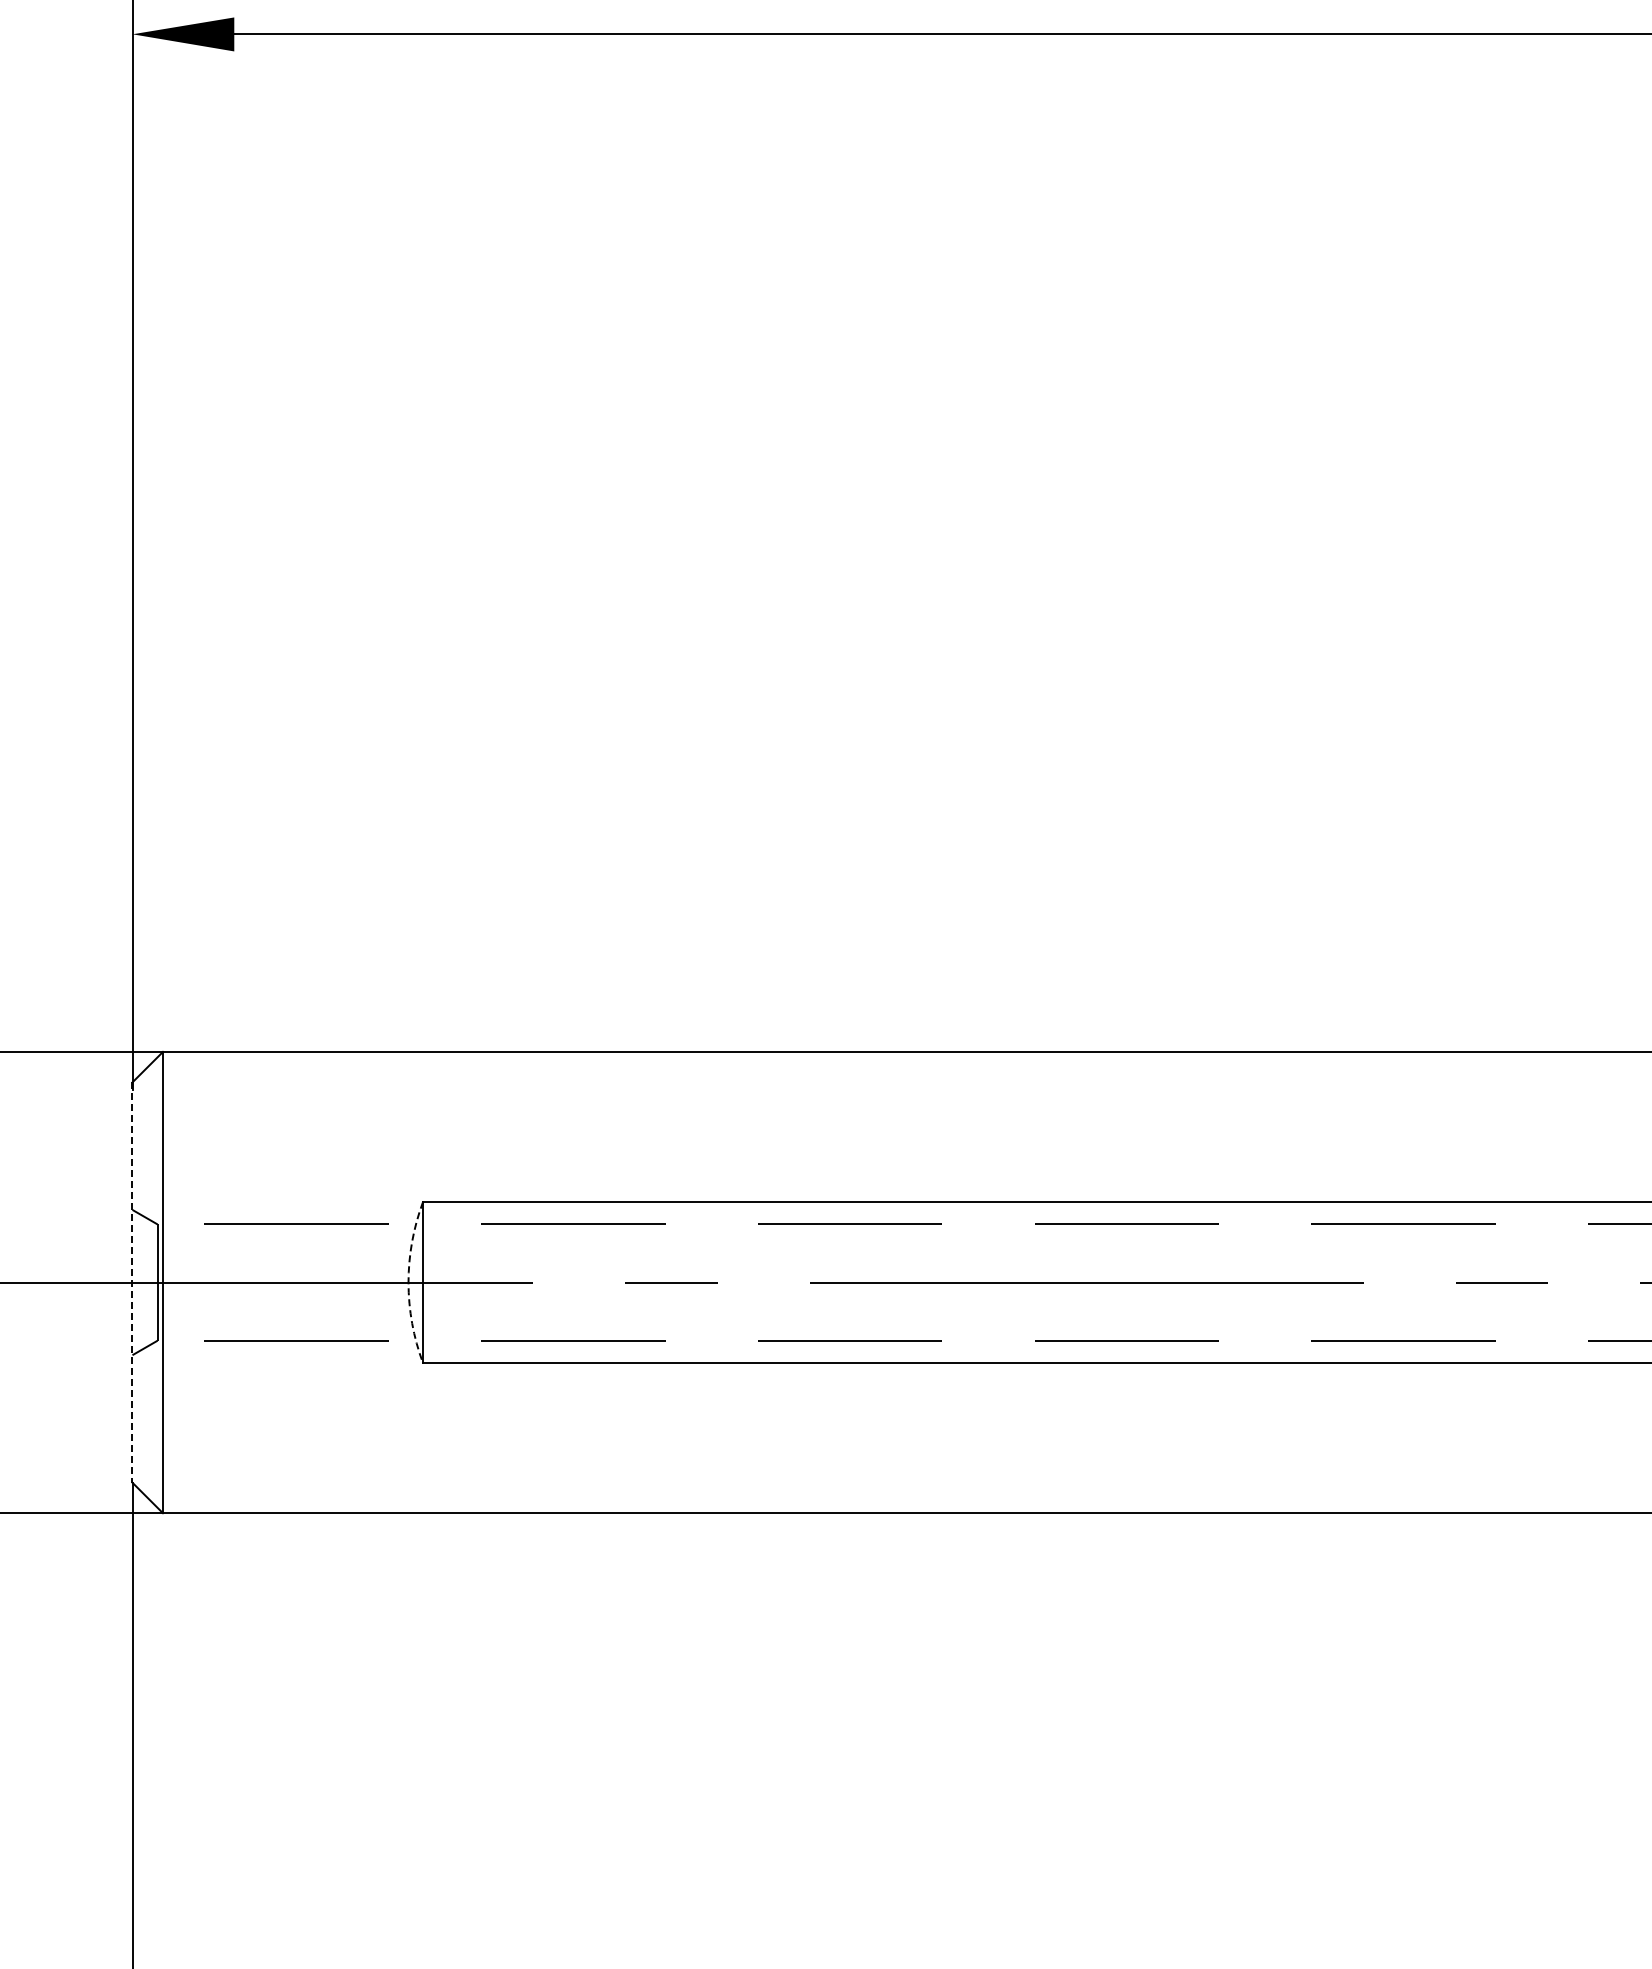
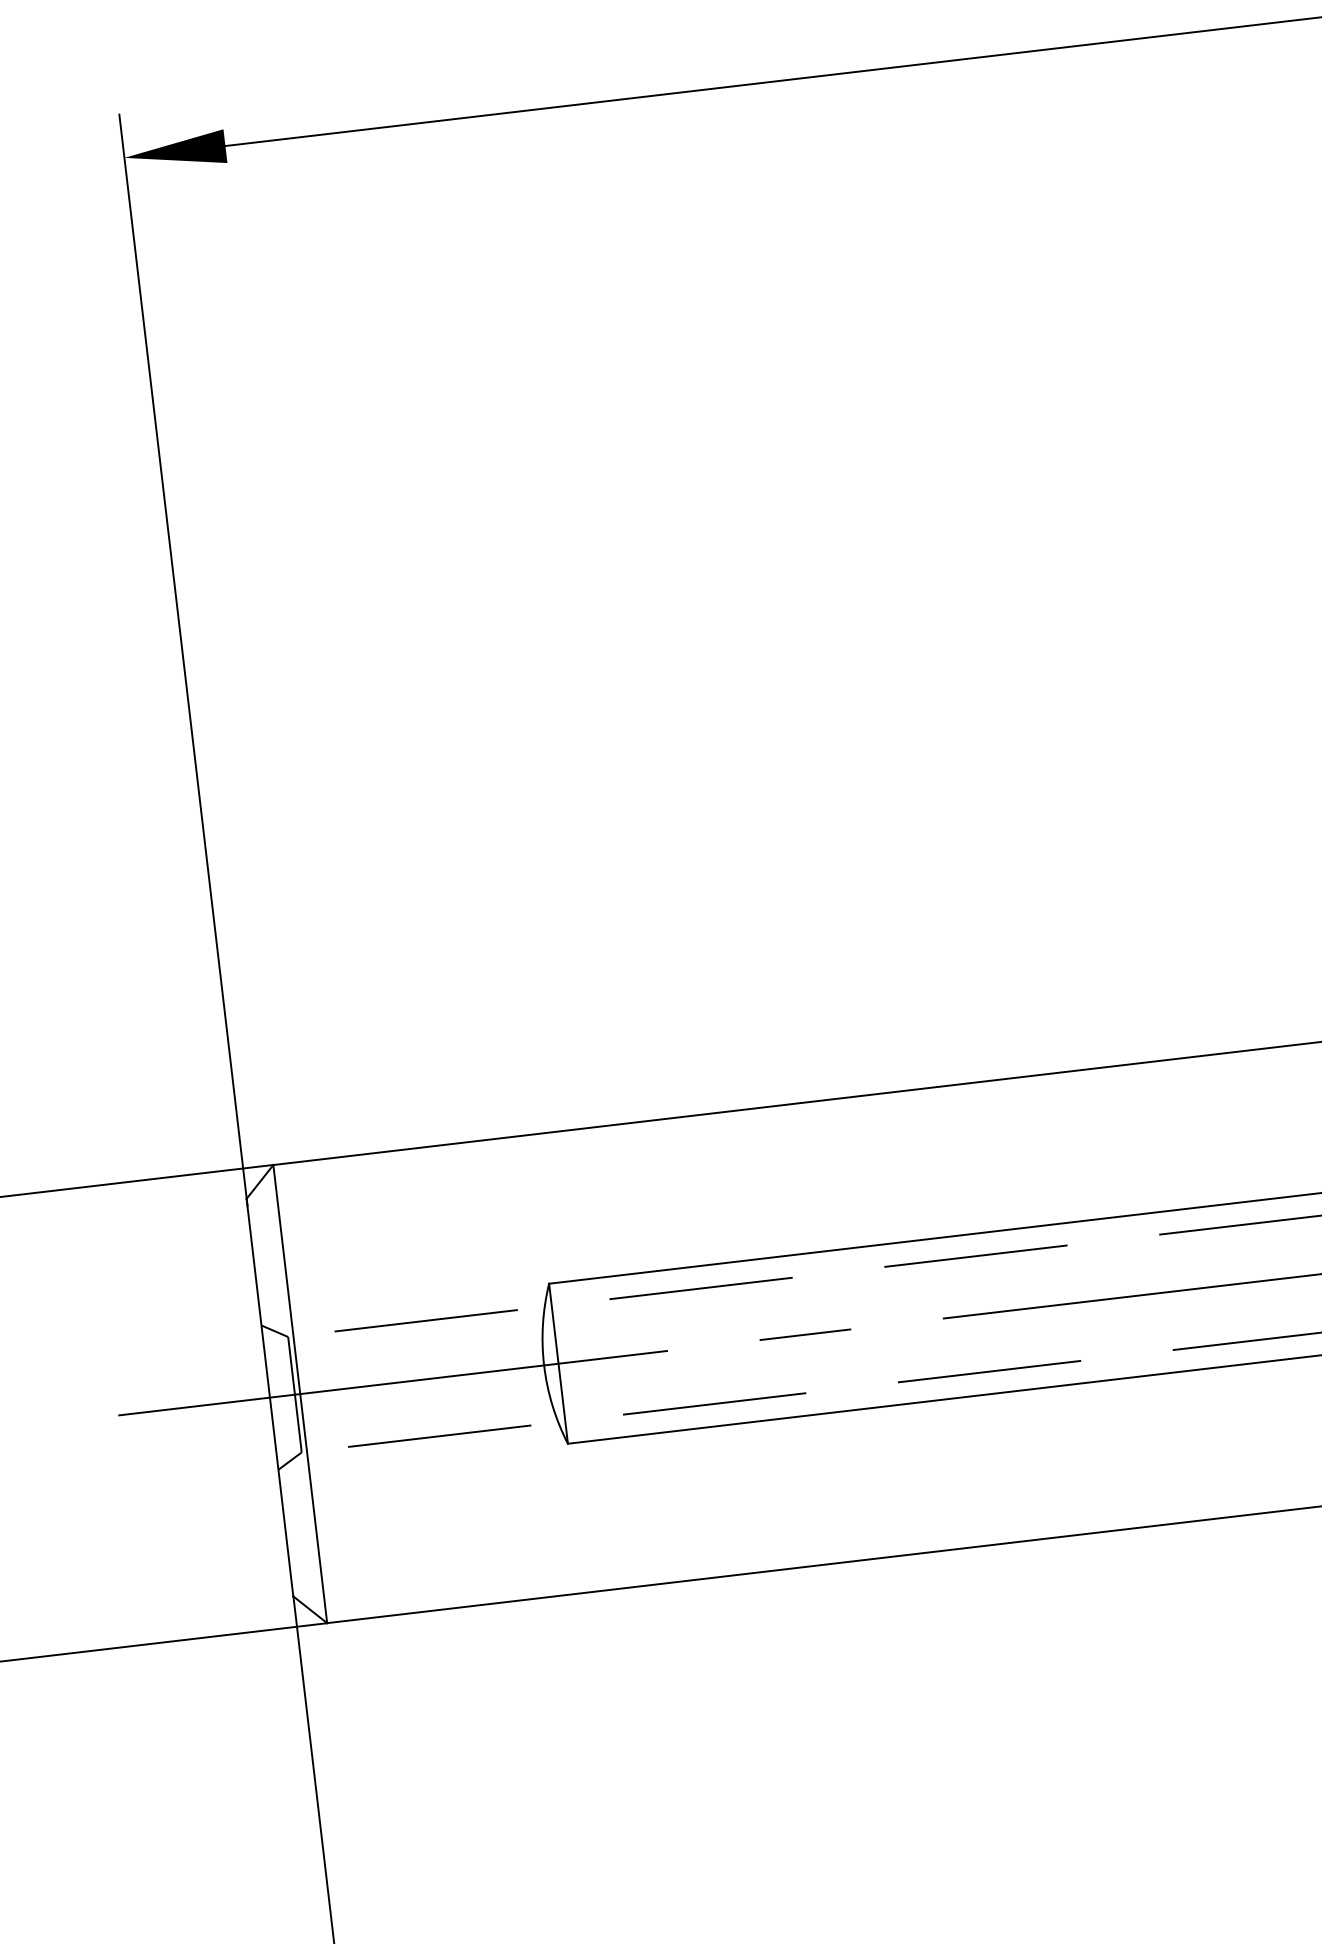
arc: (408, 1282) -> (544, 1365), dashed -> solid
line: (132, 1283) -> (270, 1398), dashed -> solid

